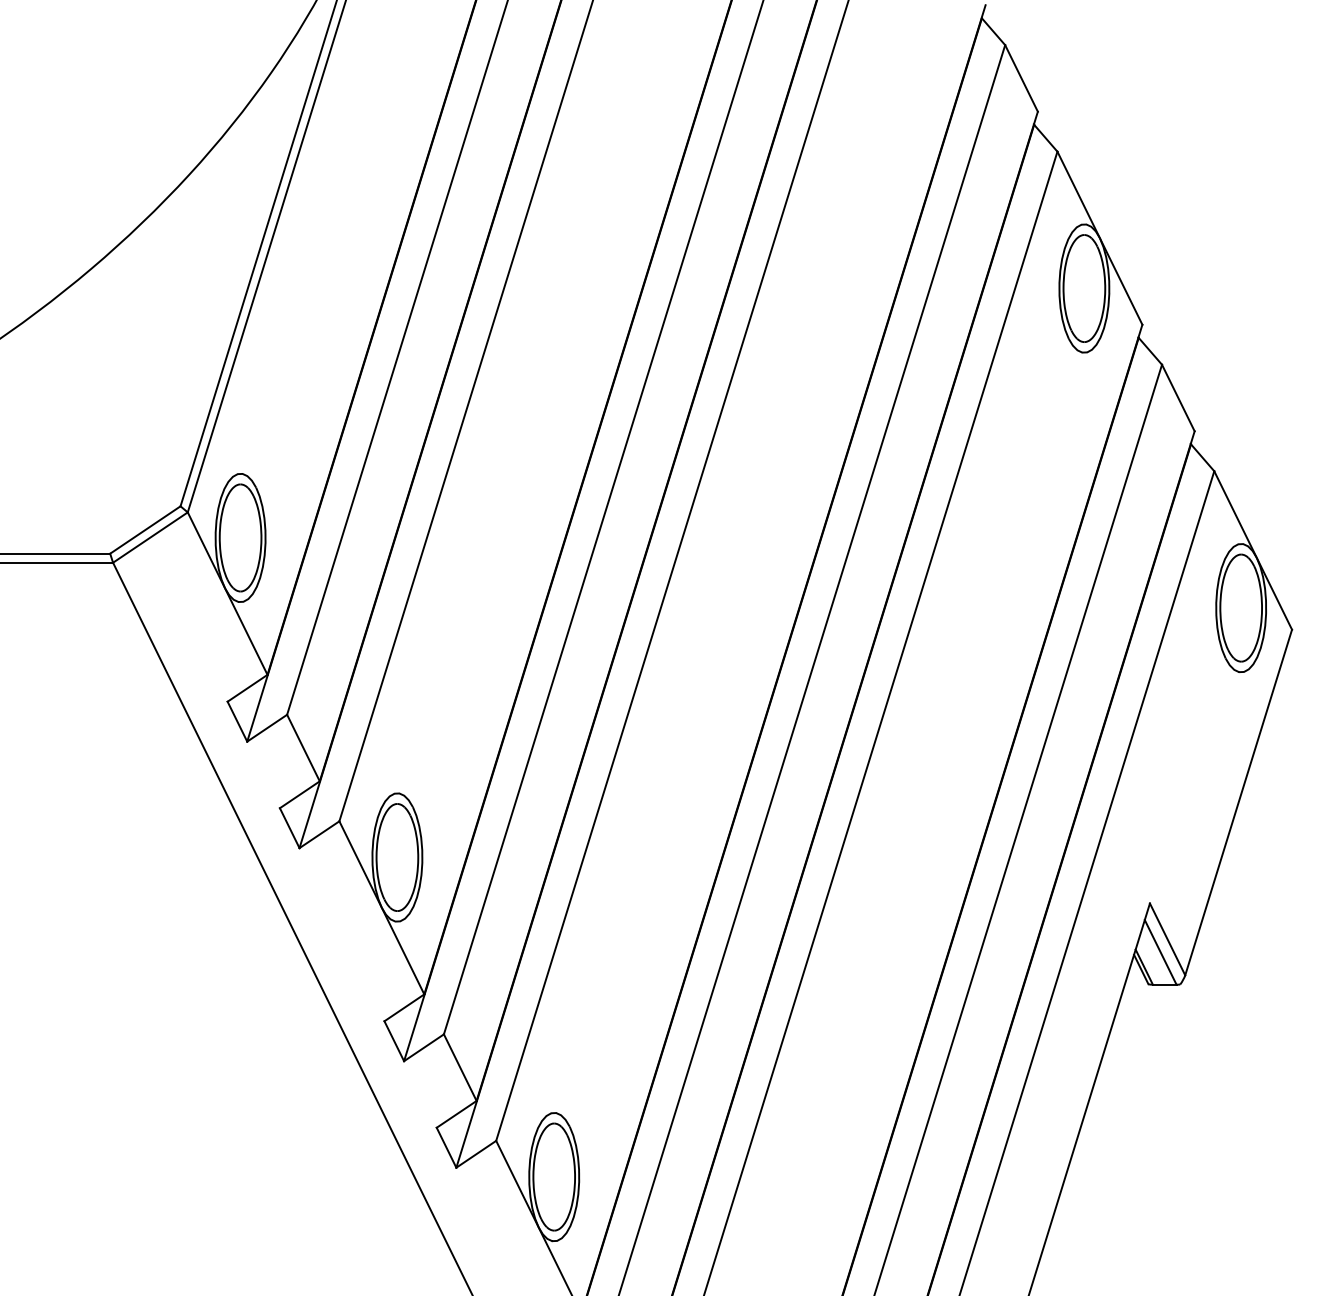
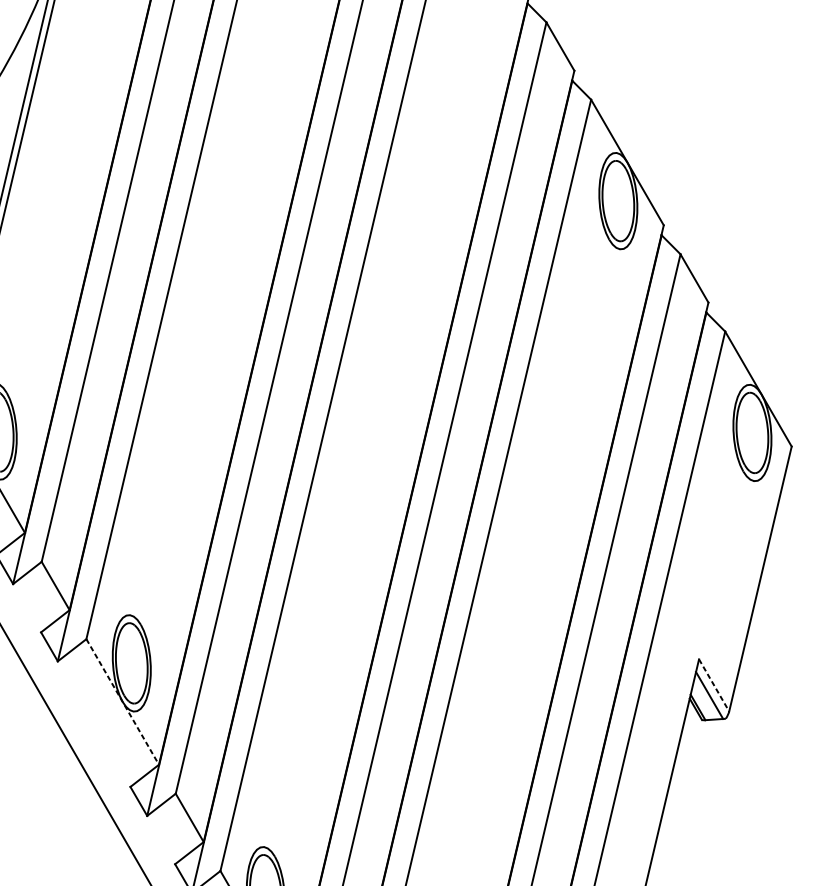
line: (382, 908) -> (123, 702), solid -> dashed
line: (1167, 939) -> (714, 685), solid -> dashed

